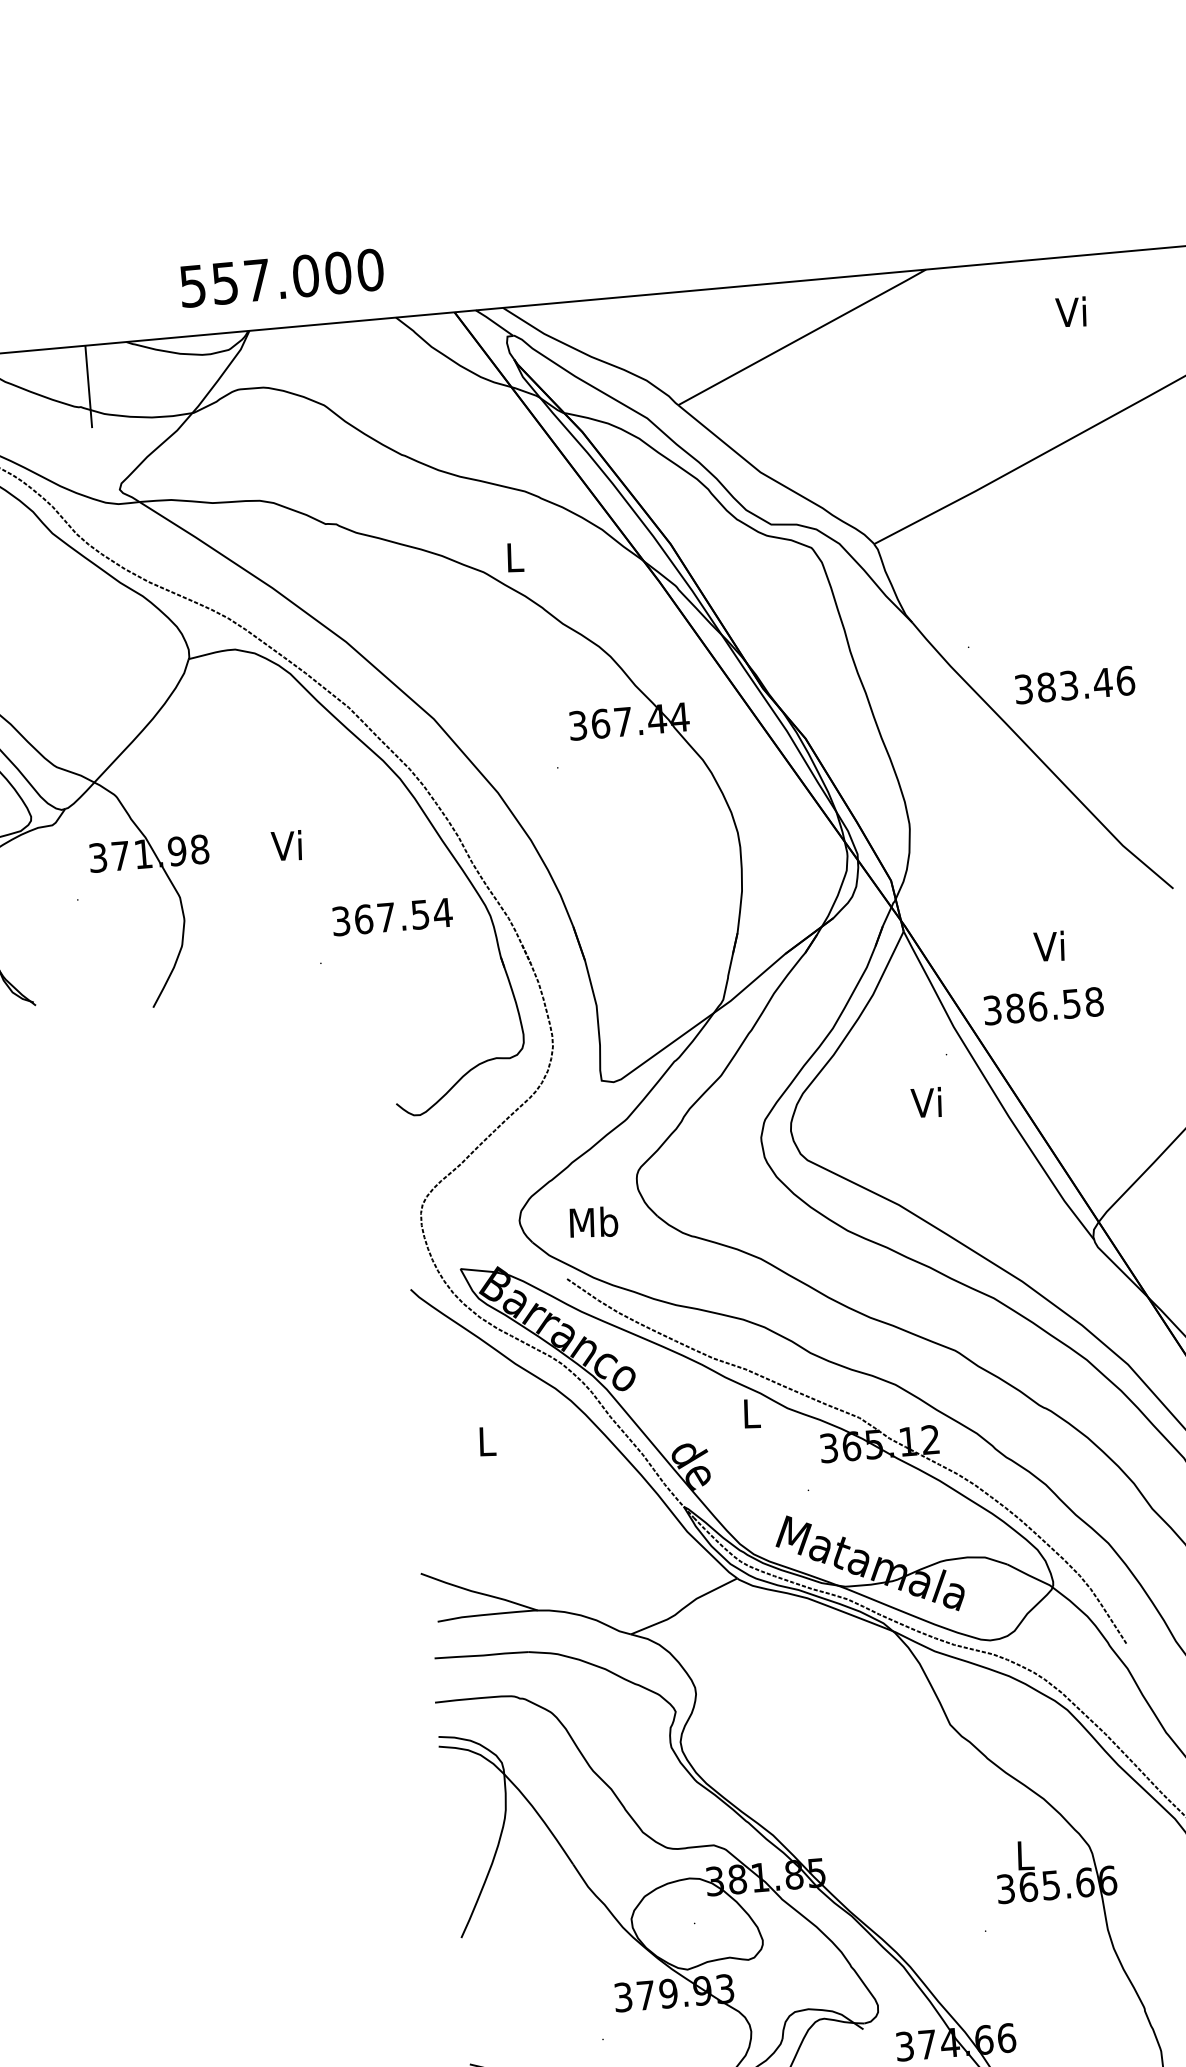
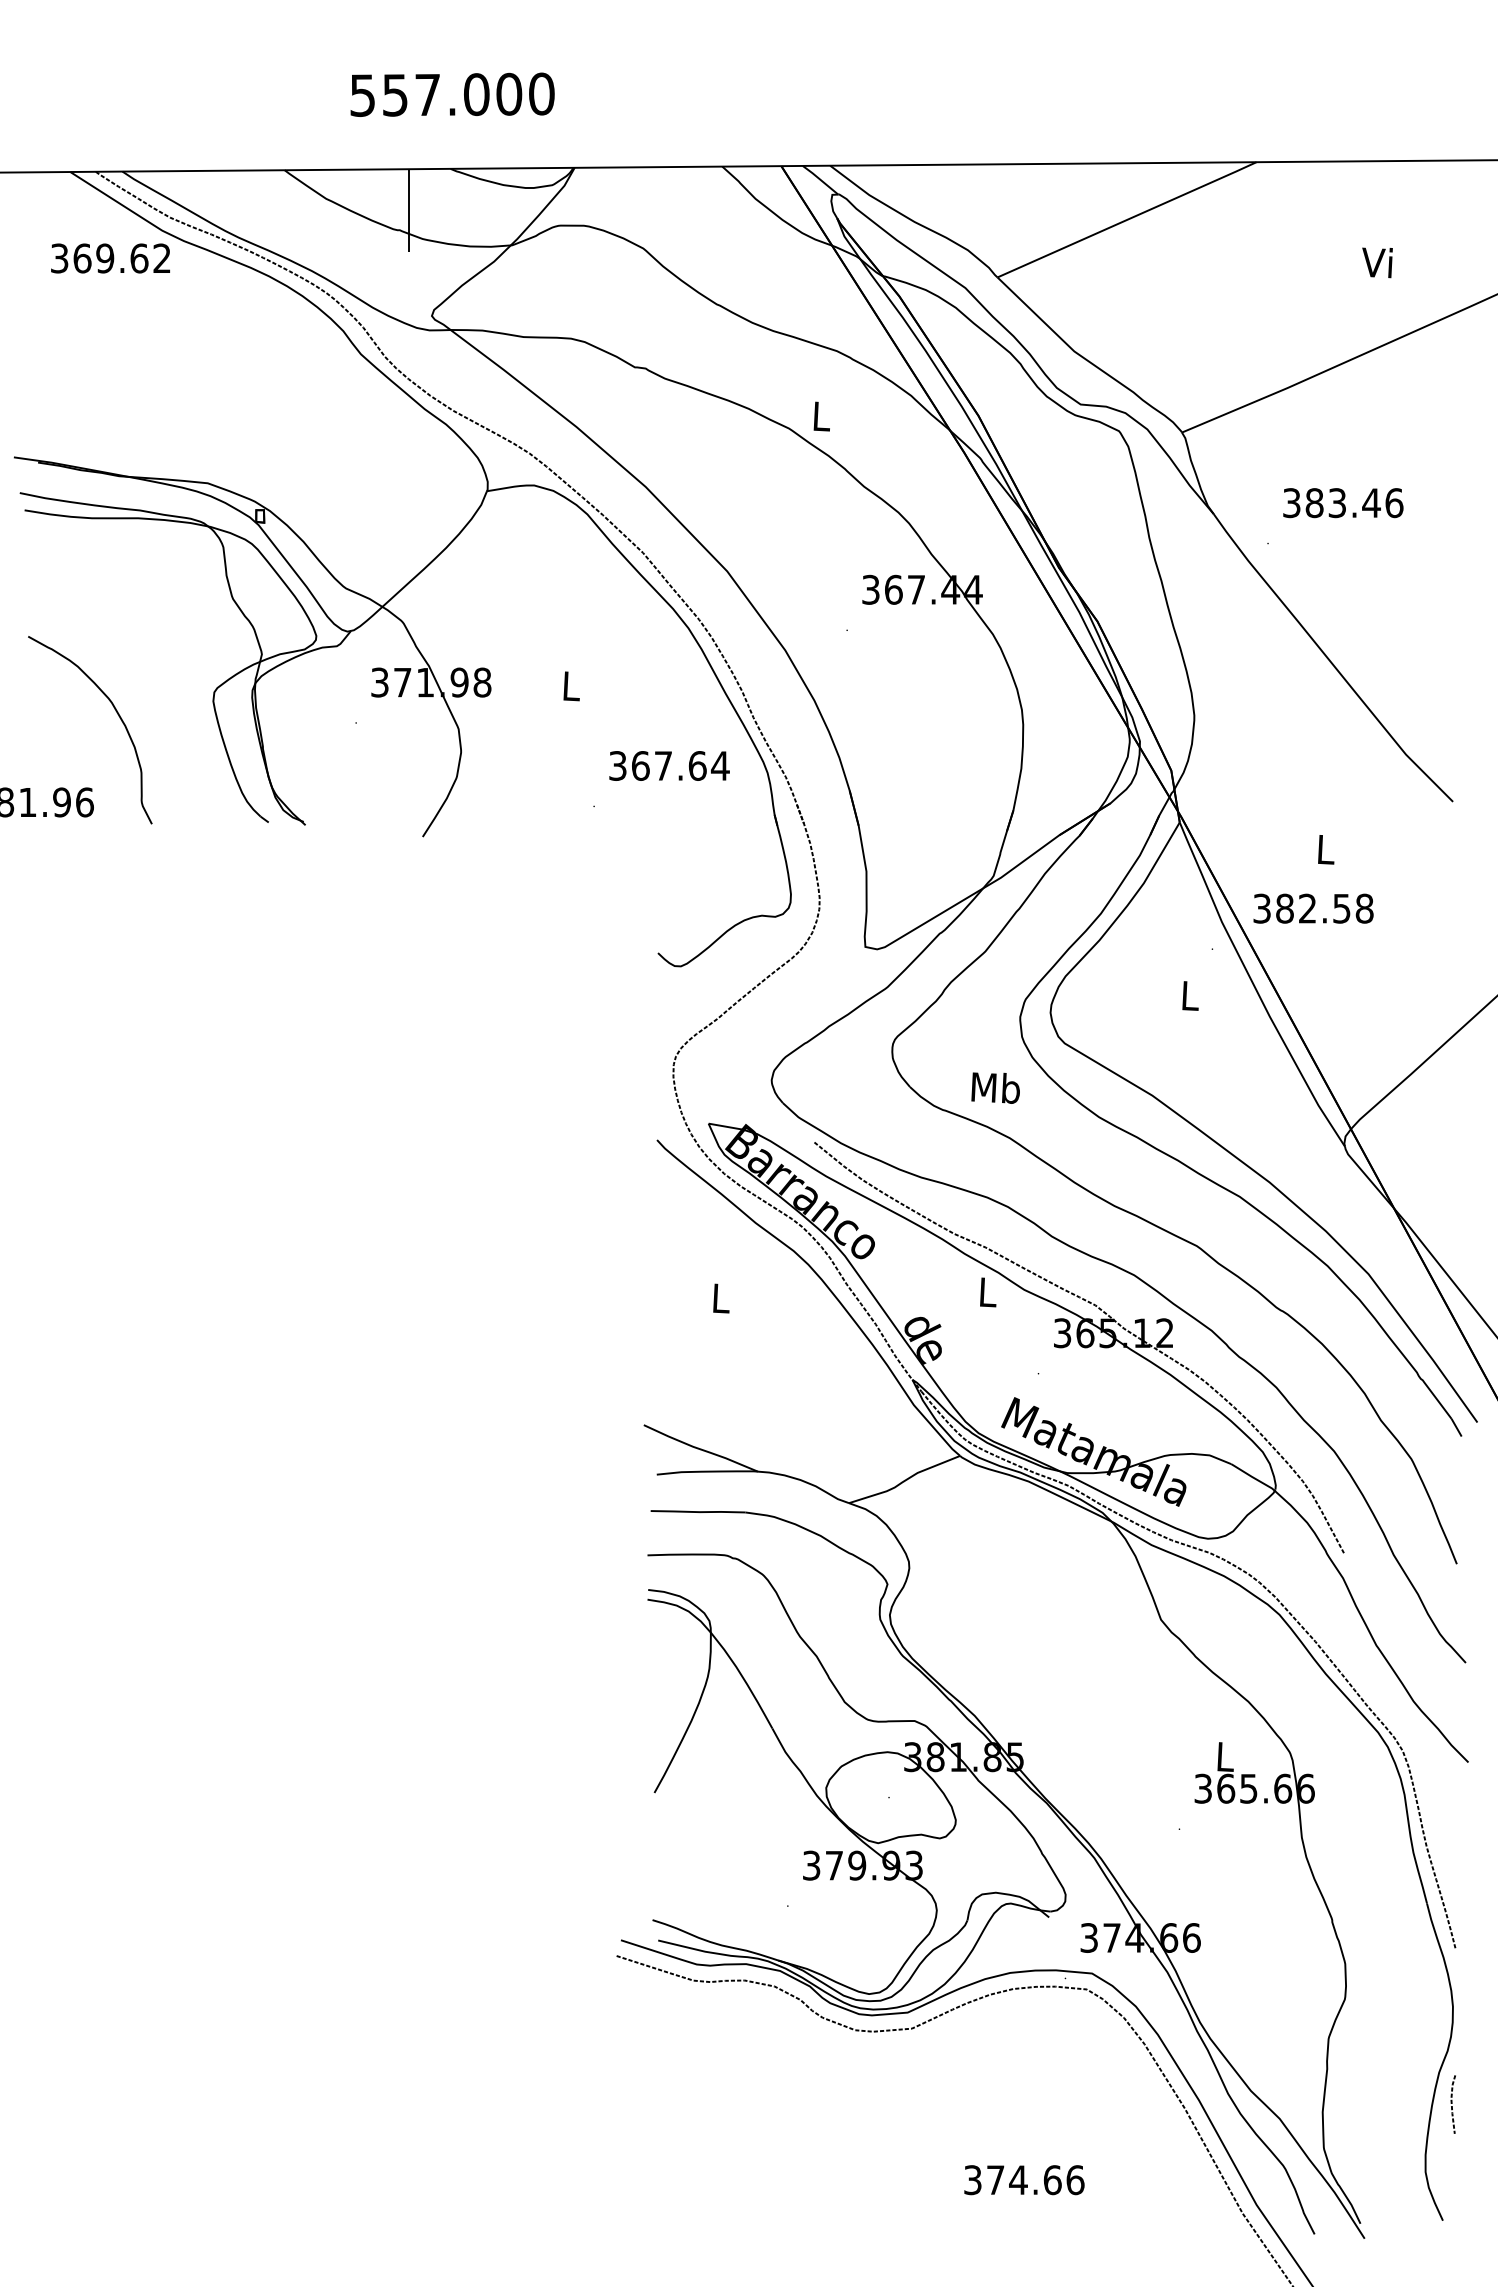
text: (281, 277) -> (452, 94), moved
text: (1071, 311) -> (1377, 262), moved
text: (1075, 685) -> (1343, 503), moved
text: (286, 846) -> (569, 686), Vi -> L
text: (420, 914) -> (697, 765), 367.54 -> 367.64
text: (1049, 946) -> (1324, 849), Vi -> L
text: (1037, 1006) -> (1307, 908), 386.58 -> 382.58
text: (926, 1102) -> (1188, 995), Vi -> L
text: (593, 1221) -> (995, 1087), moved

